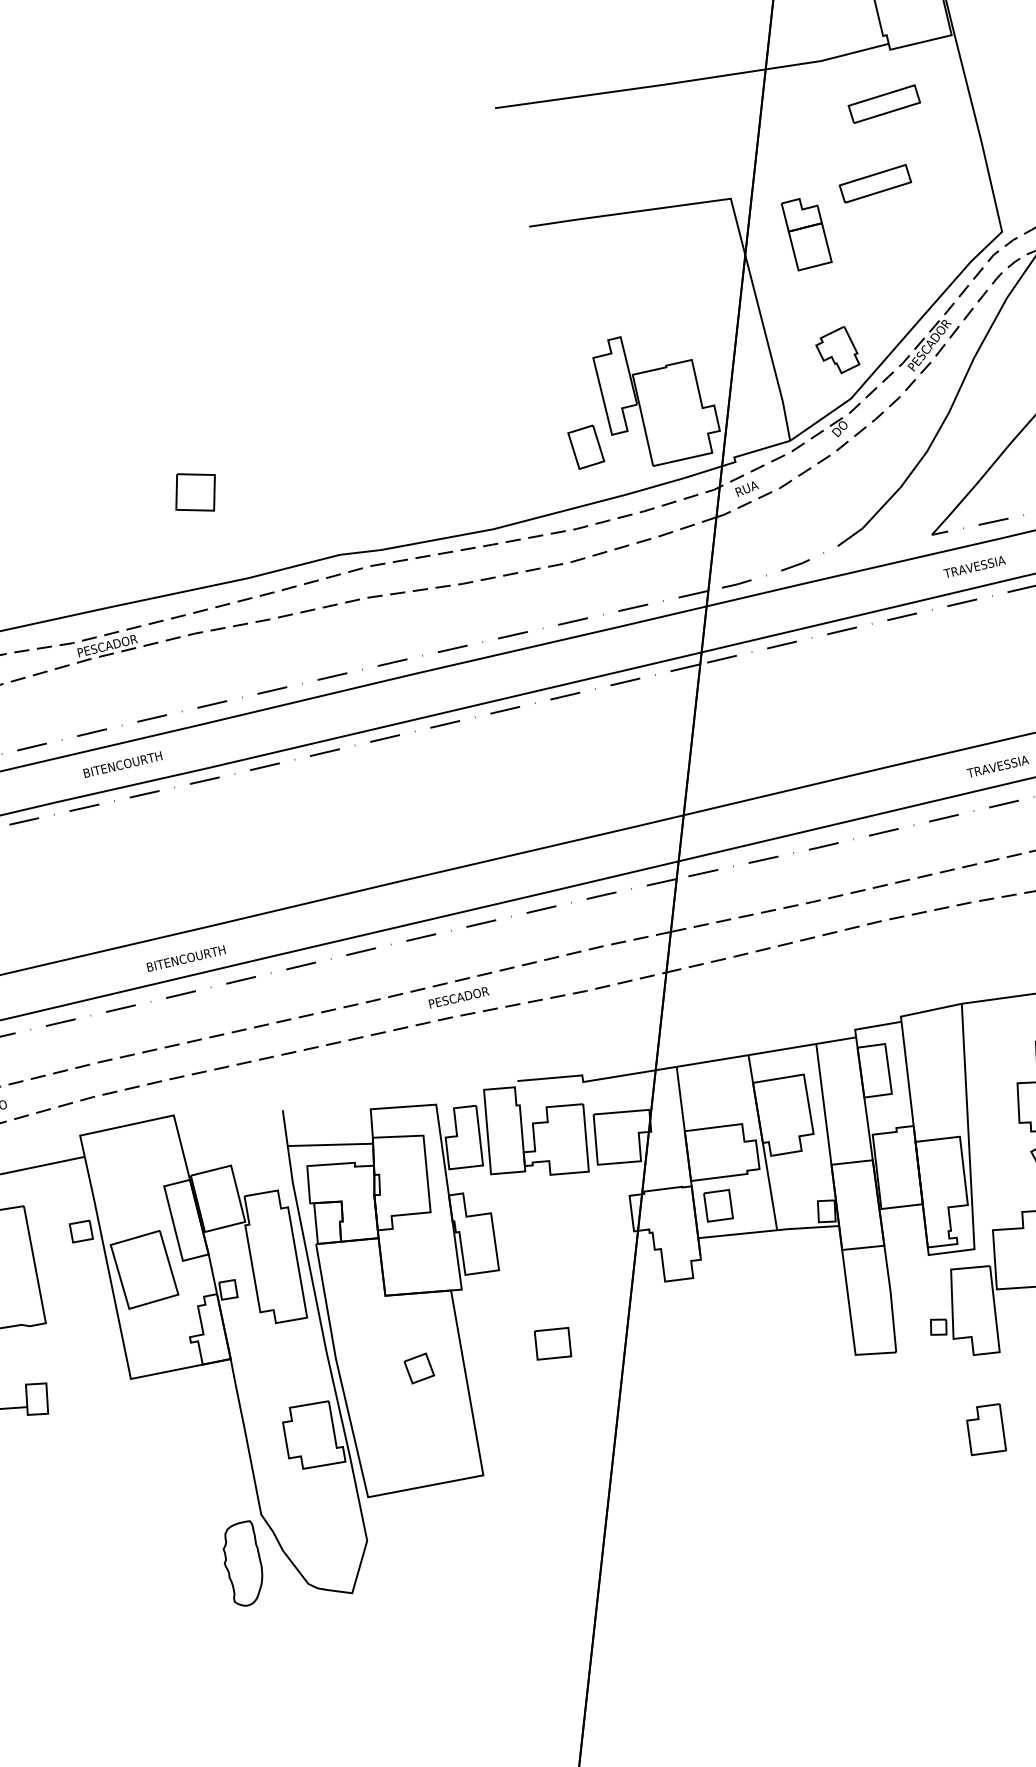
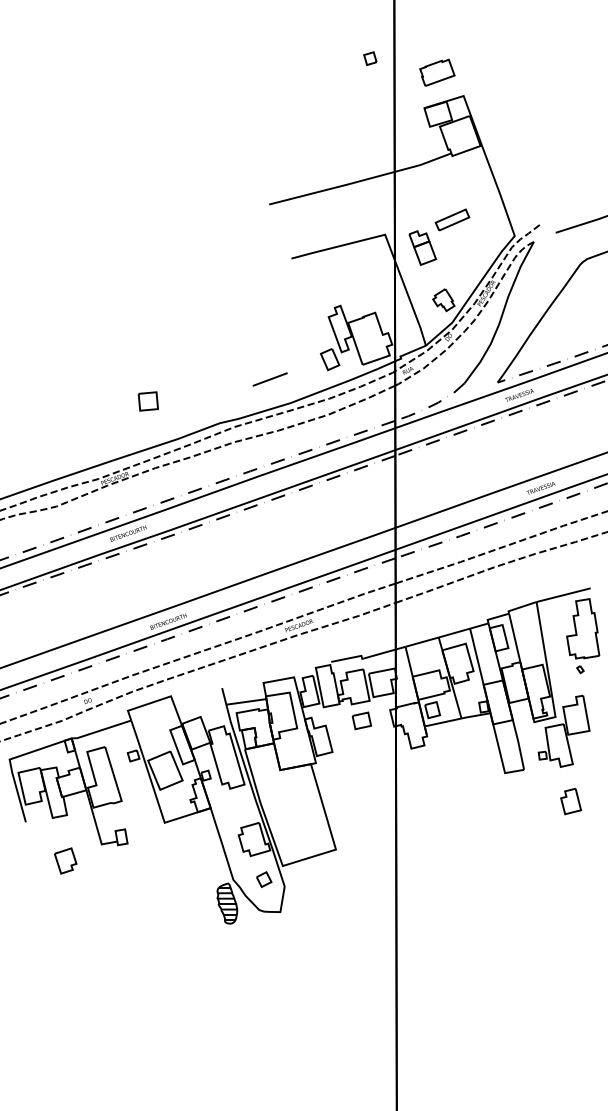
part: (884, 103) -> (452, 181), removed
line: (454, 474) -> (269, 379), added
part: (552, 1342) -> (361, 720), moved
part: (420, 1368) -> (264, 879), moved
hatch: (243, 1562) -> (227, 903), added

